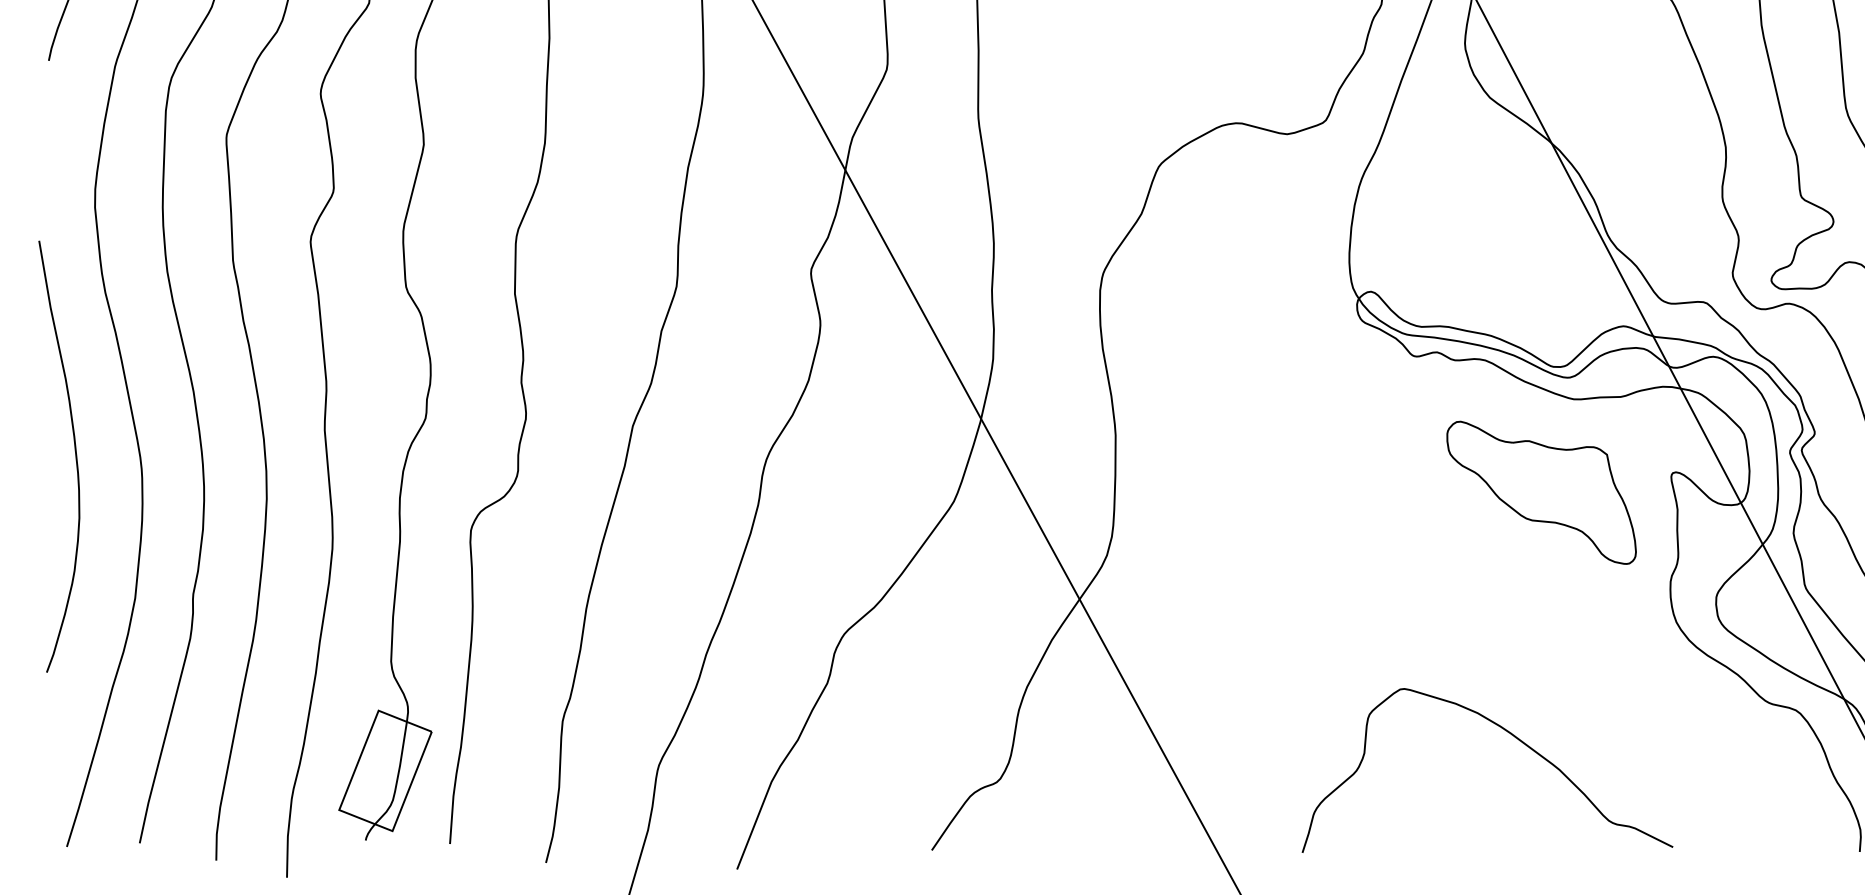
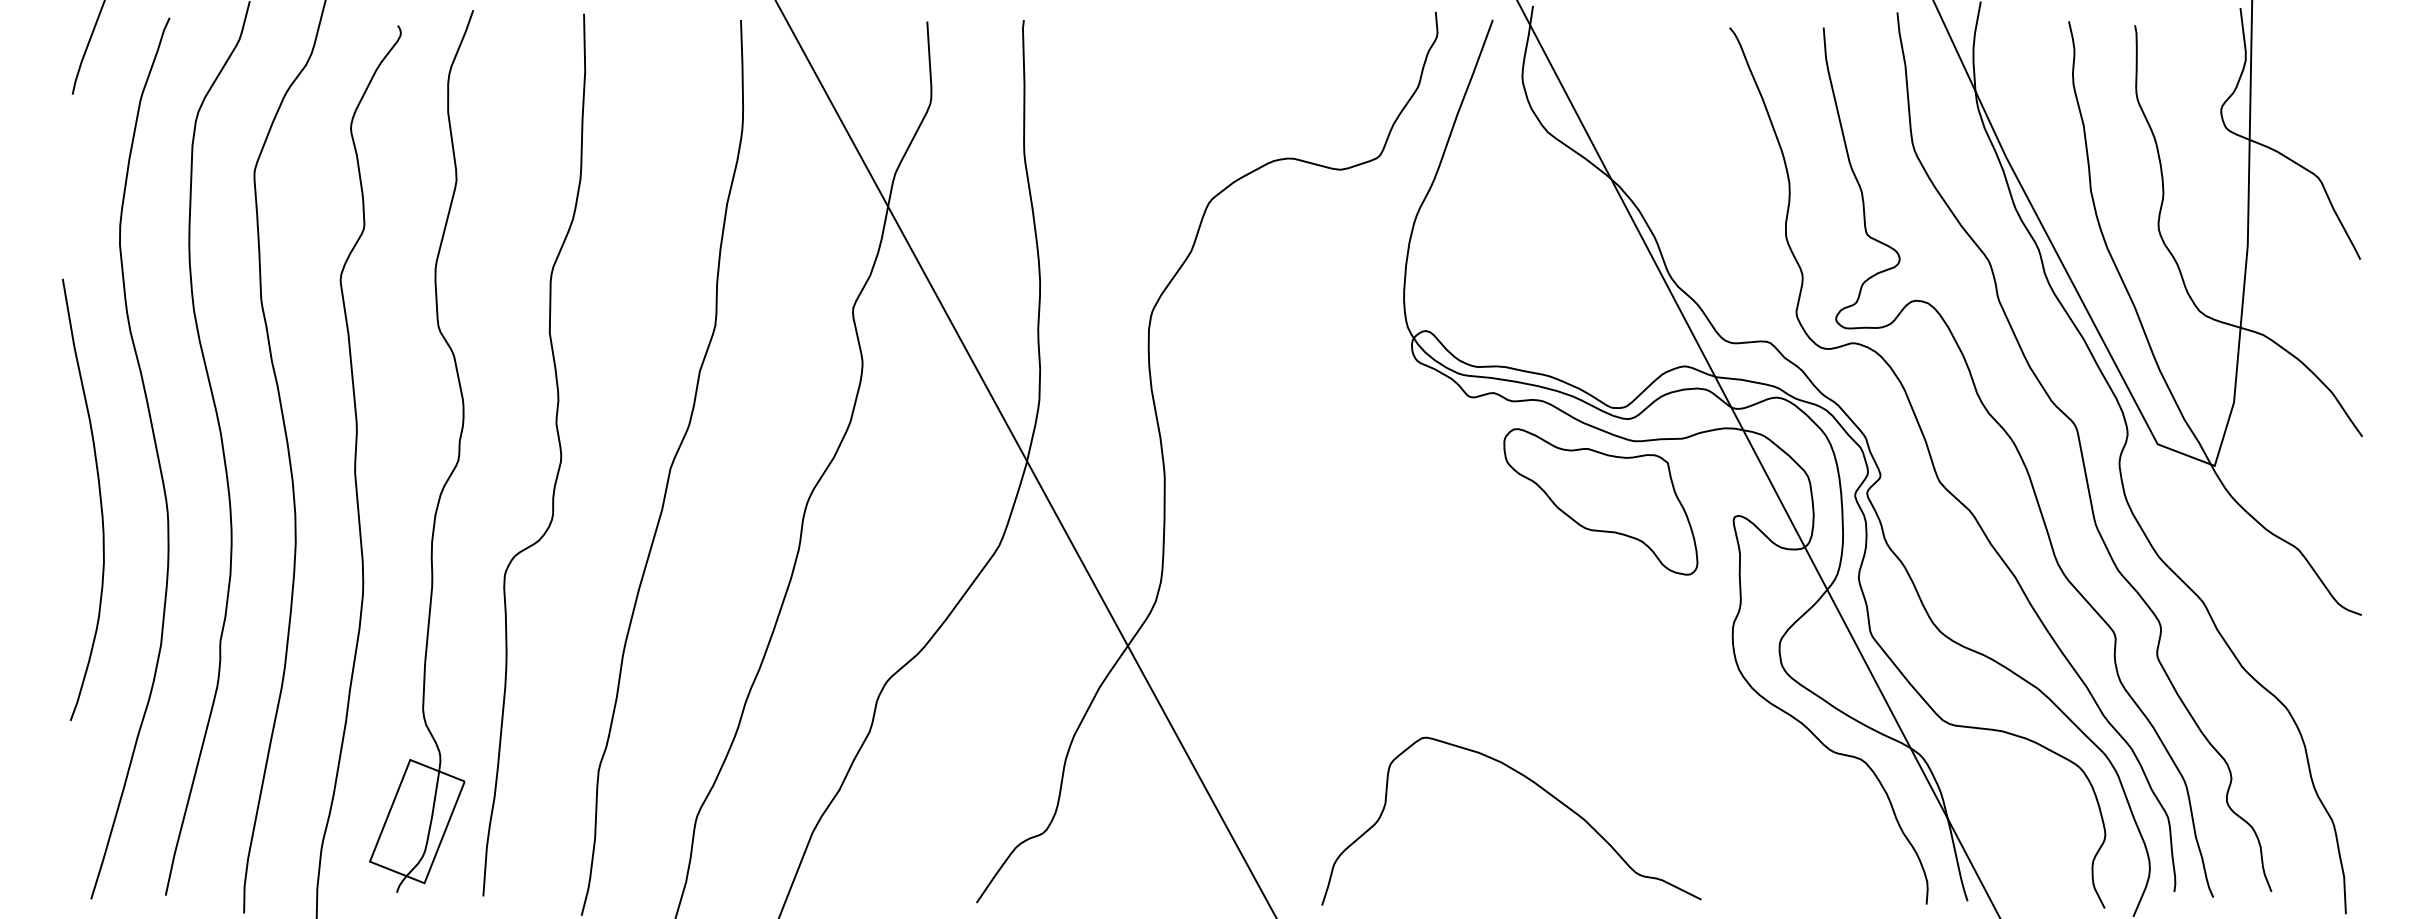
part: (1541, 492) -> (1600, 501), moved
curve: (1511, 735) -> (1536, 785), moved

